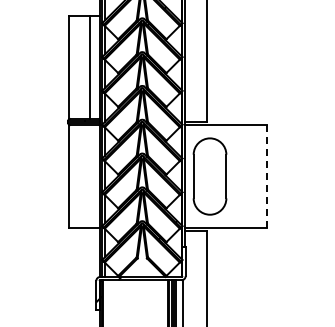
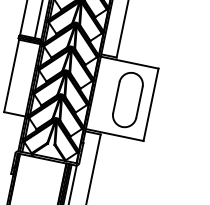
part: (209, 176) -> (127, 99), moved
line: (266, 176) -> (150, 104), dashed -> solid

